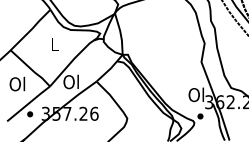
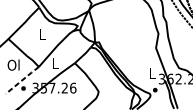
text: (70, 81) -> (54, 63), Ol -> L
text: (195, 94) -> (151, 73), Ol -> L
line: (28, 103) -> (22, 80), solid -> dashed

